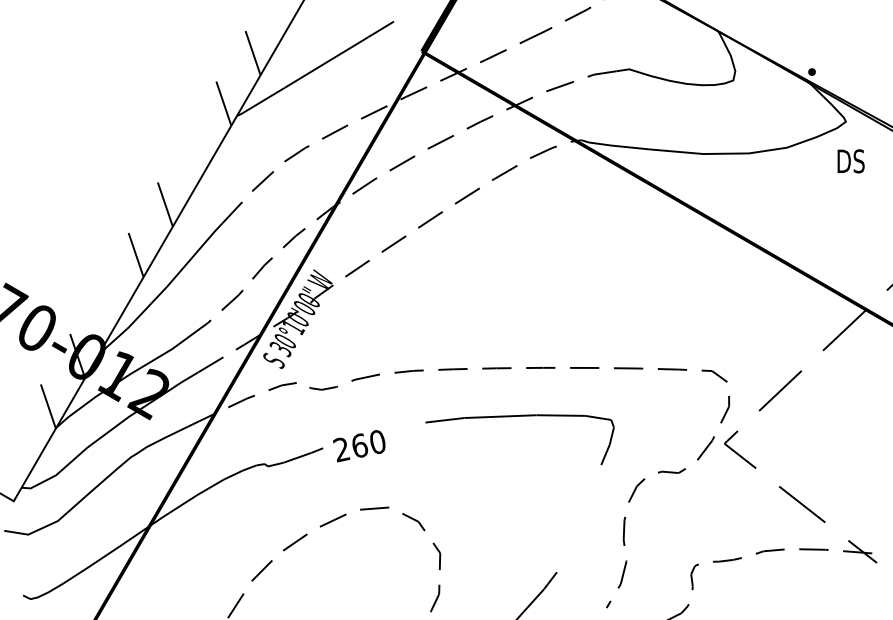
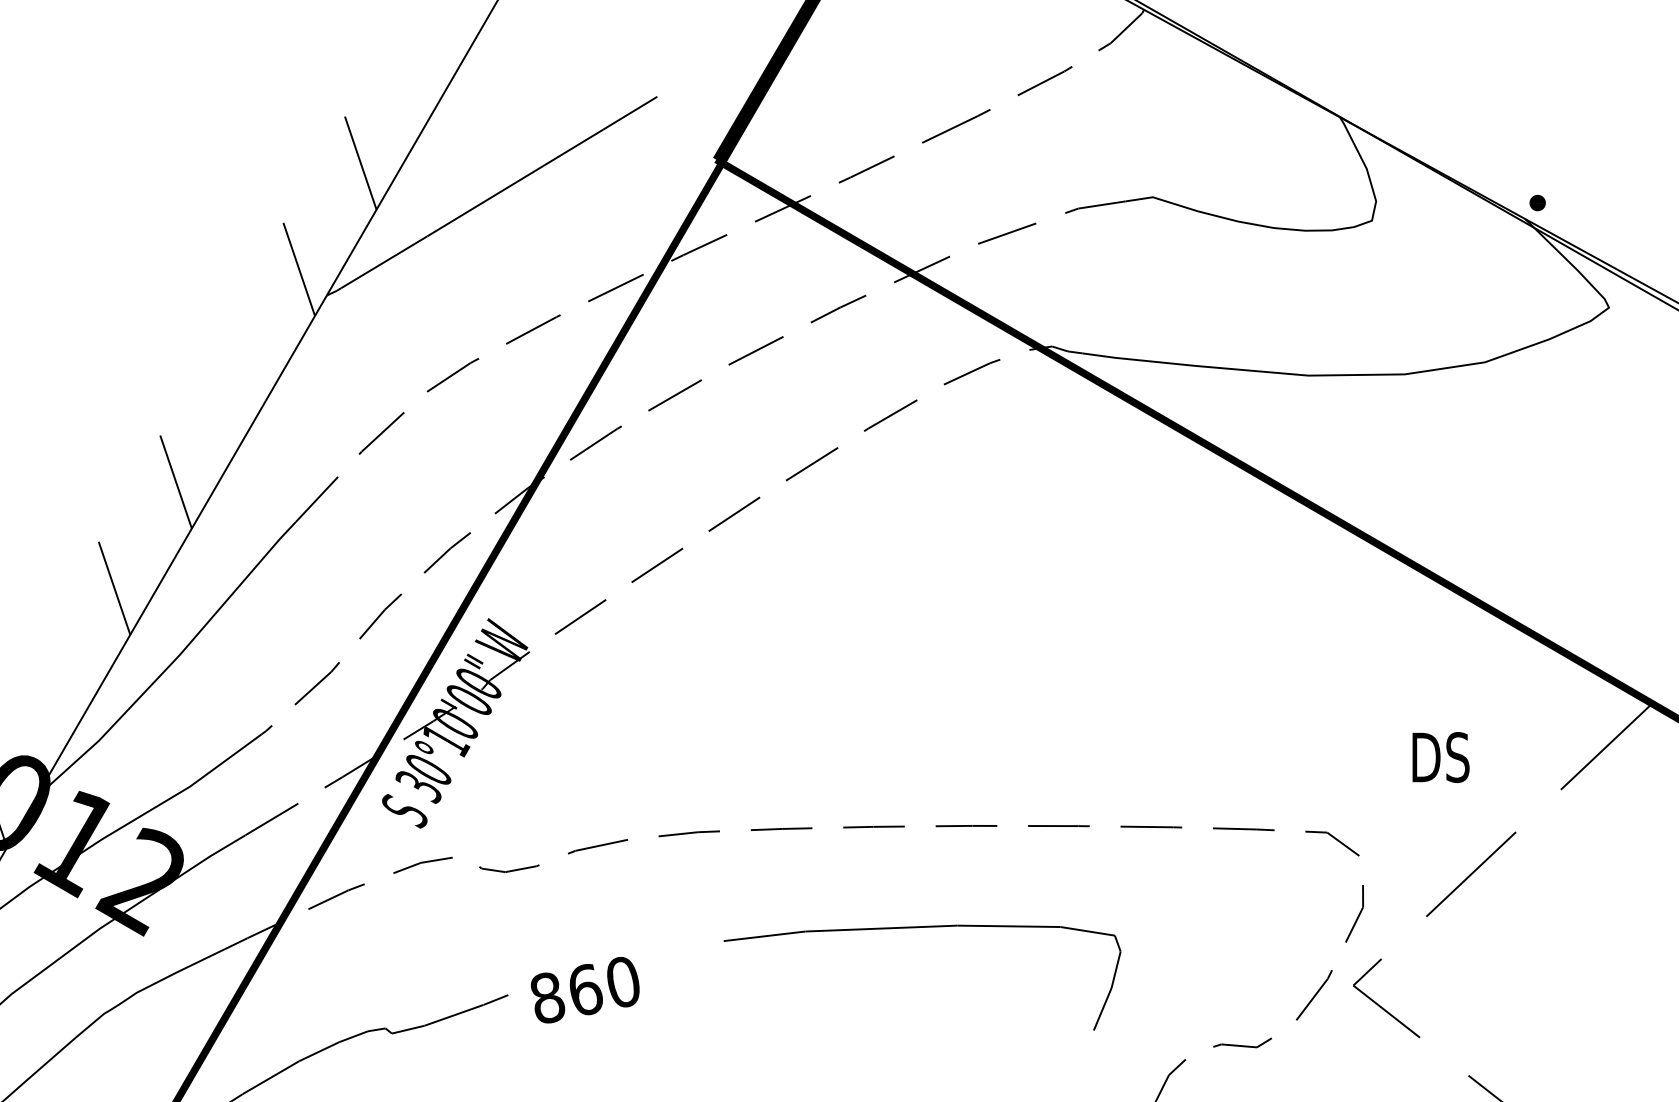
text: (850, 161) -> (1439, 757), moved
text: (341, 449) -> (546, 997), 260 -> 860

